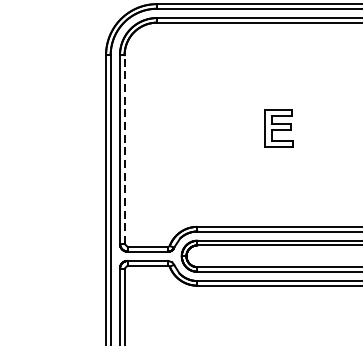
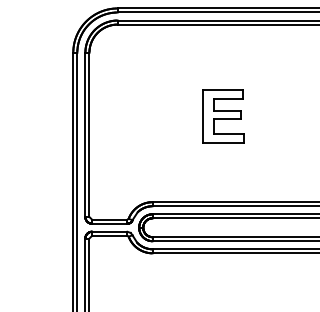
part: (278, 128) -> (223, 116), size x1.67
line: (124, 149) -> (89, 134), dashed -> solid

